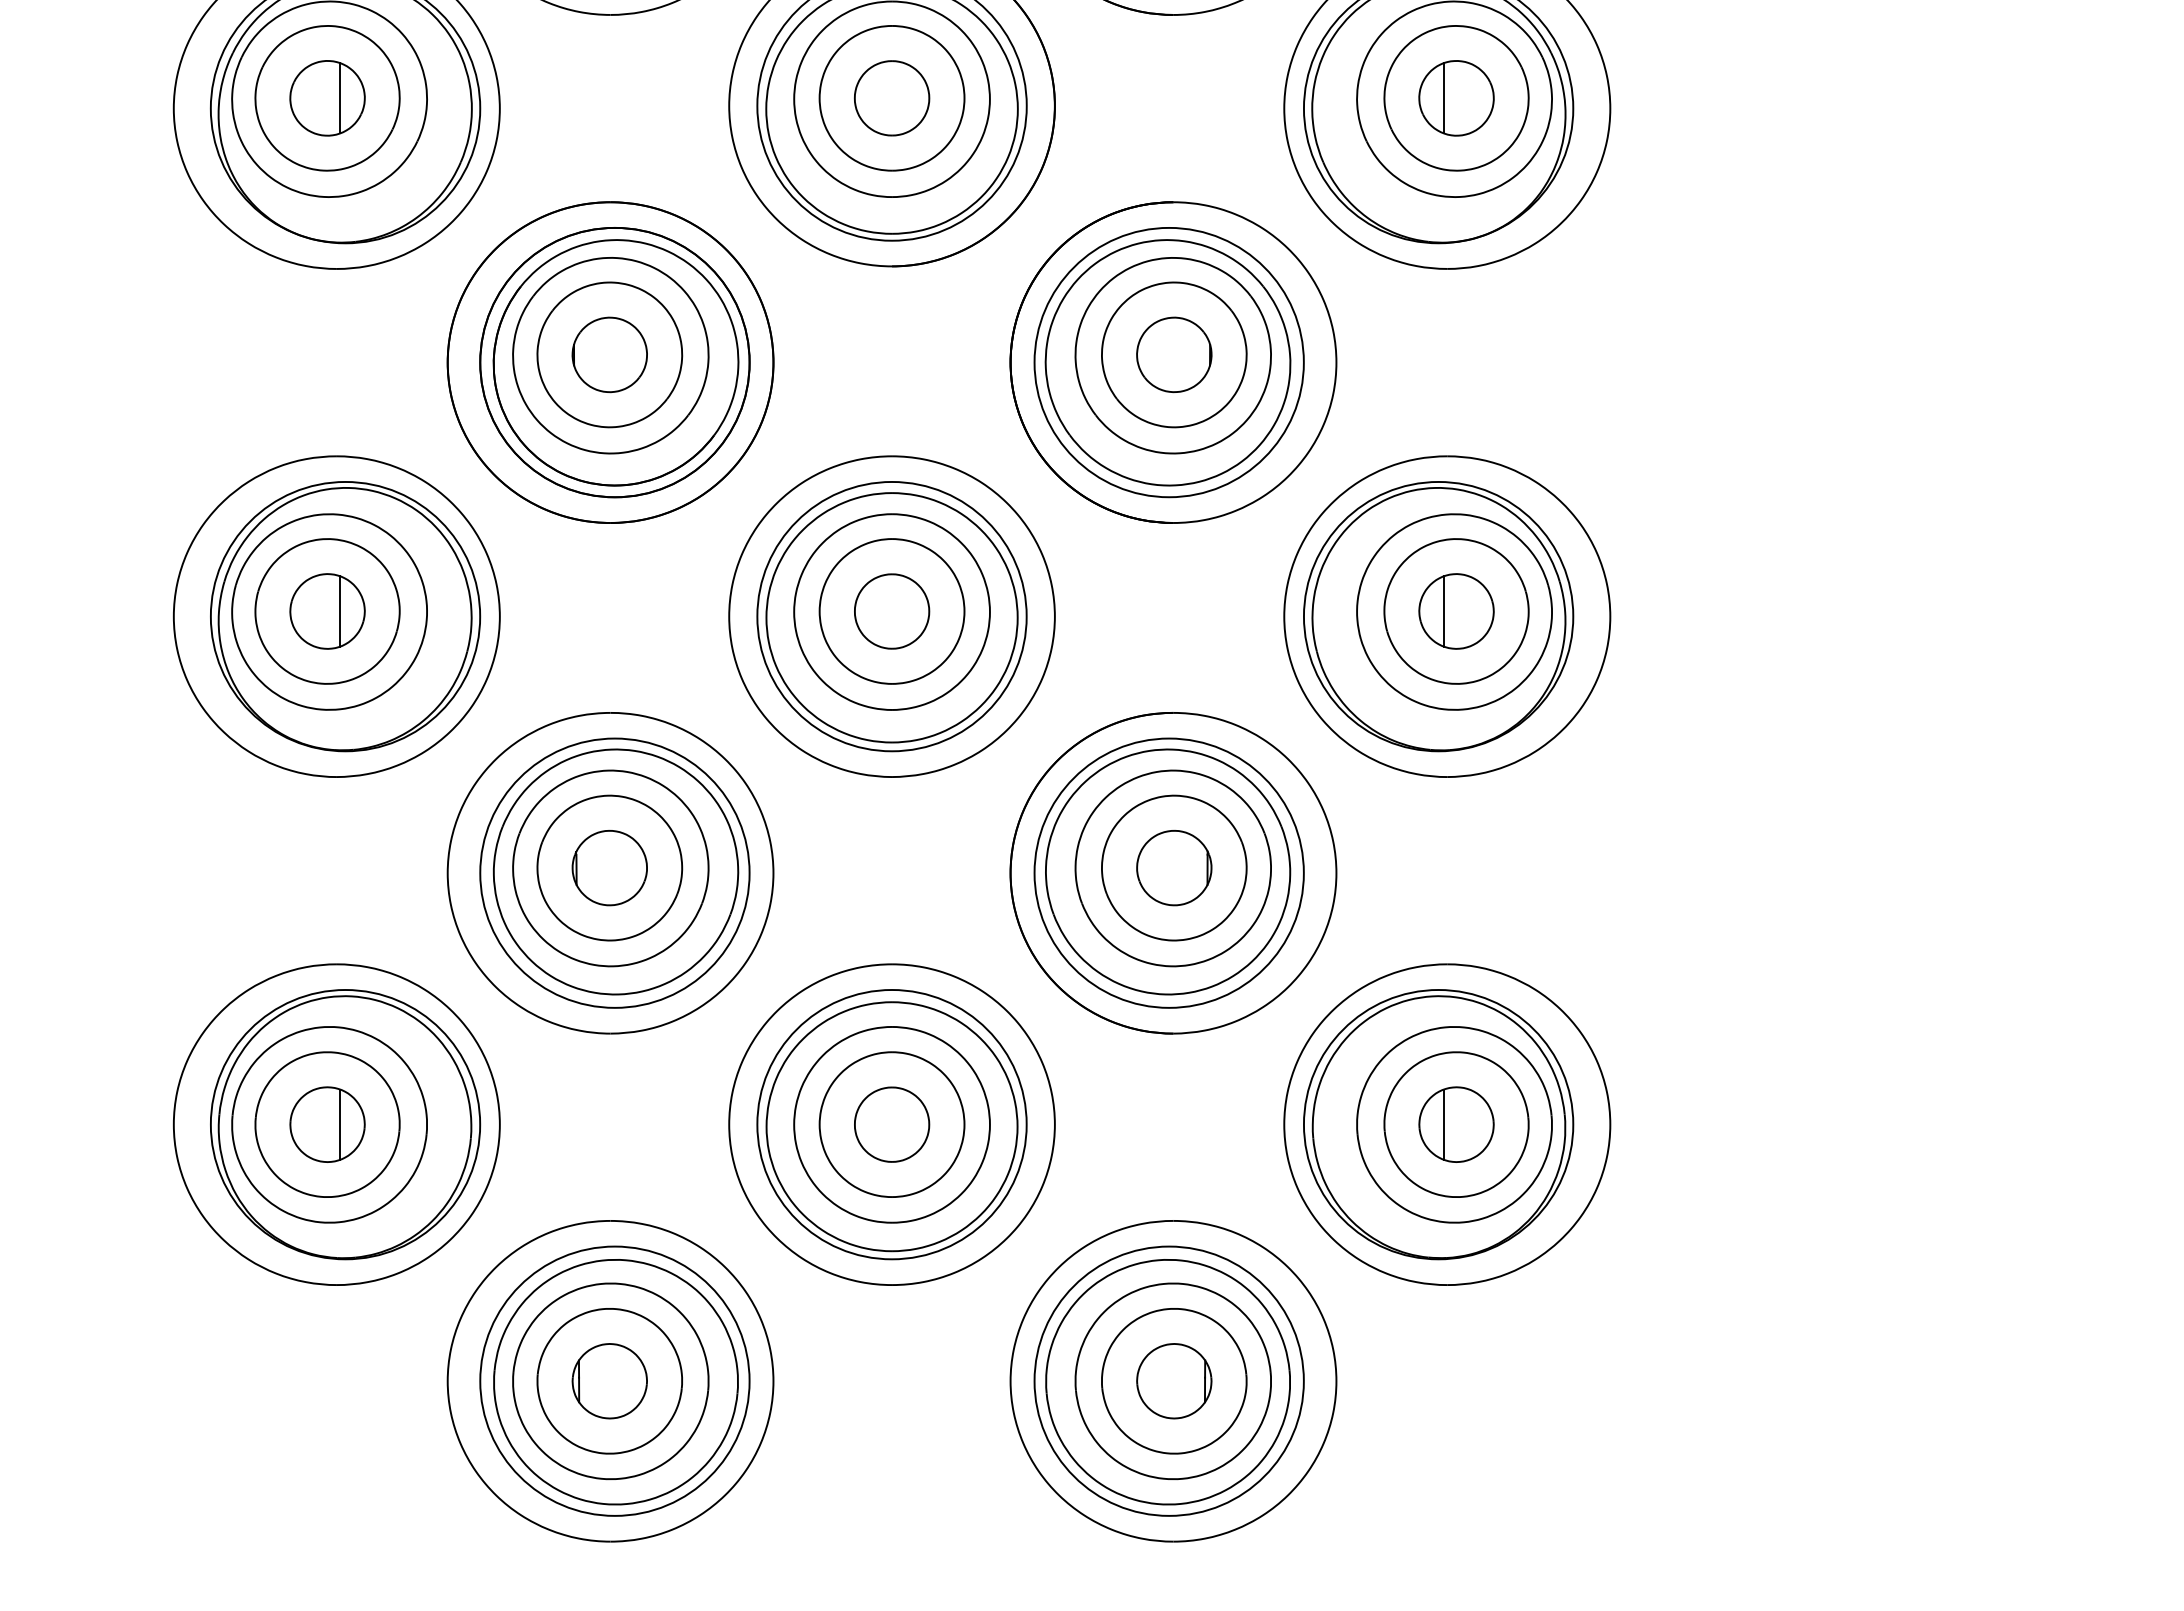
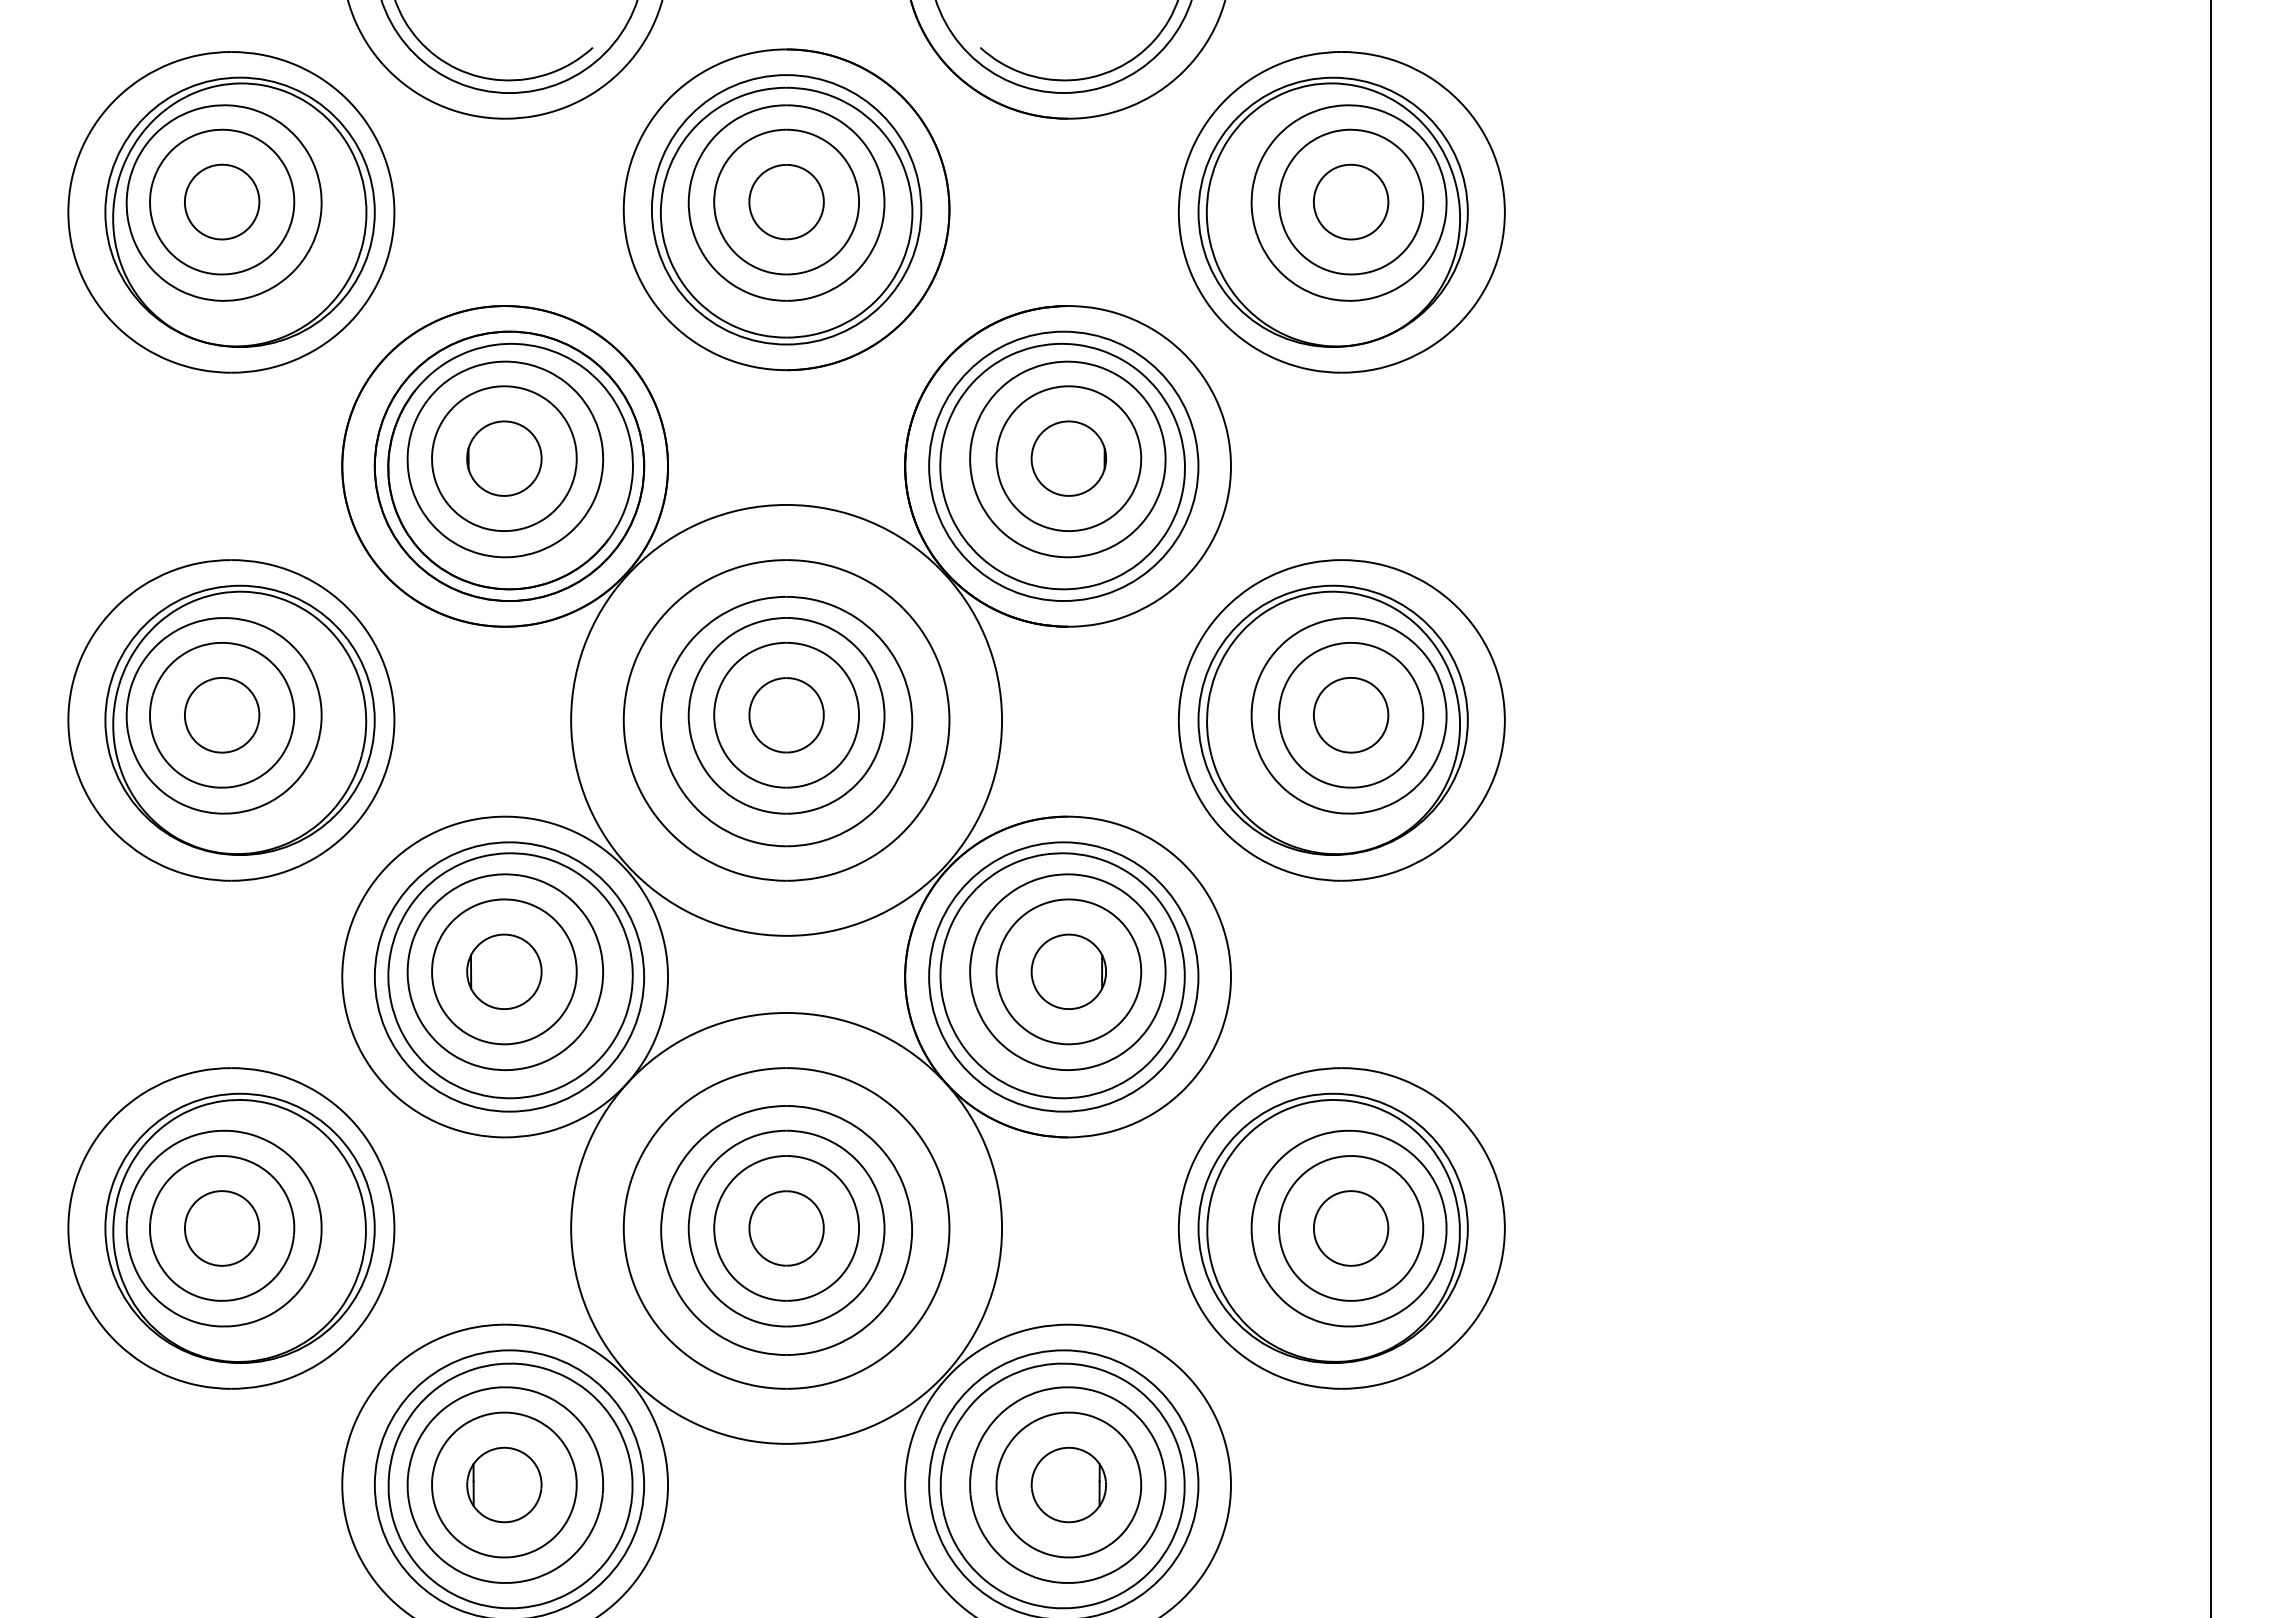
line: (340, 98) -> (235, 202), removed
line: (1443, 98) -> (1338, 202), removed
line: (340, 611) -> (235, 715), removed
line: (1443, 611) -> (1338, 715), removed
circle: (891, 616) -> (786, 720), size x1.6
line: (340, 1124) -> (235, 1228), removed
circle: (891, 1124) -> (786, 1228), size x1.6
line: (1443, 1124) -> (1338, 1228), removed

